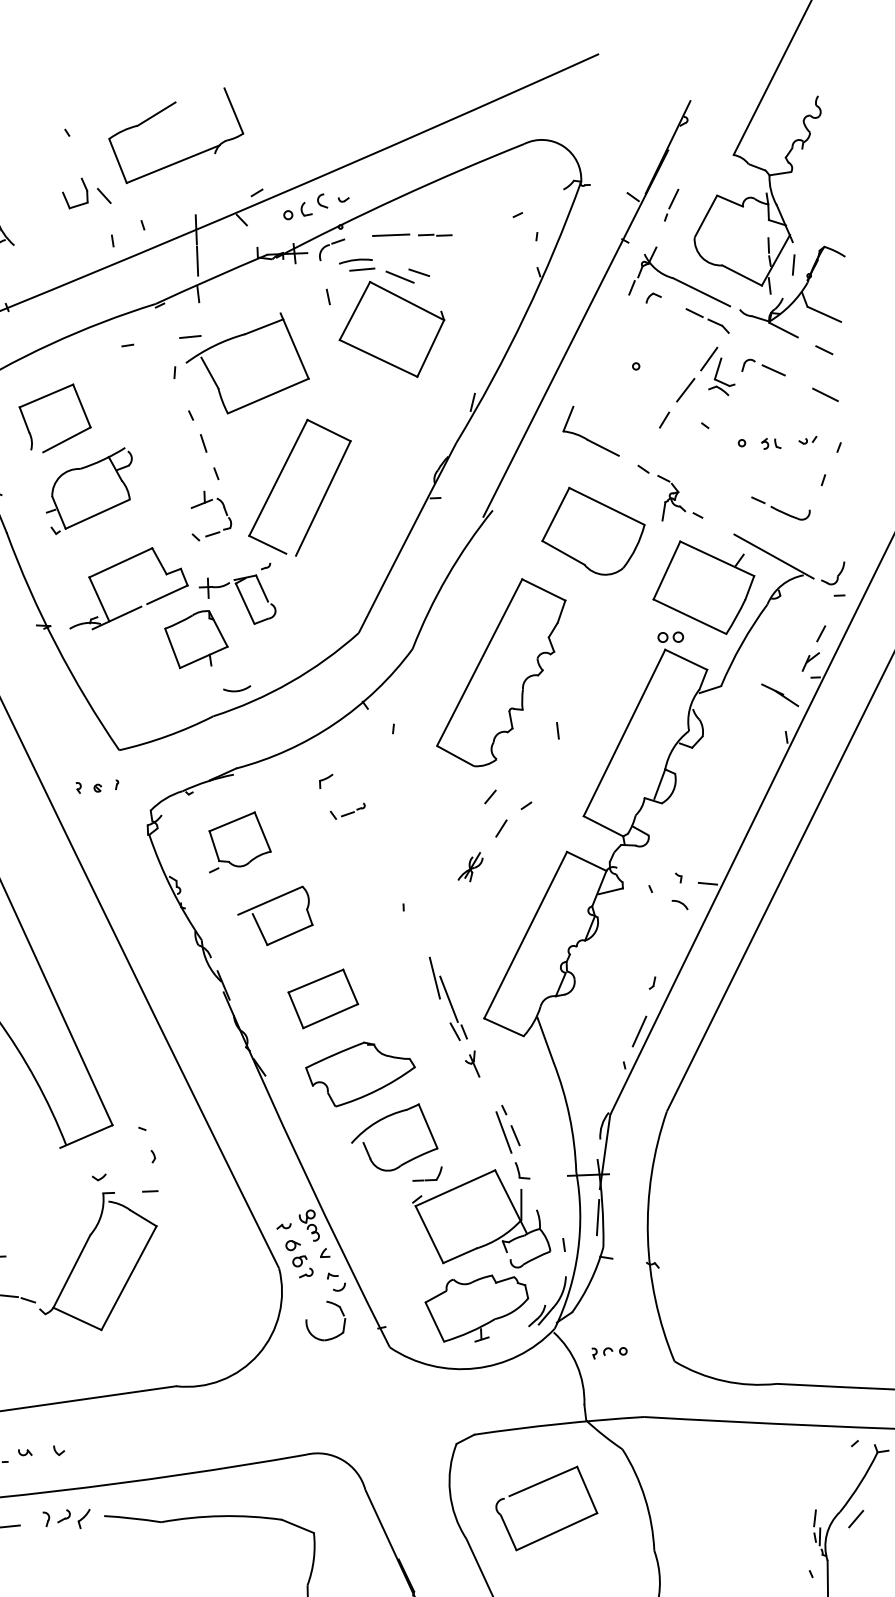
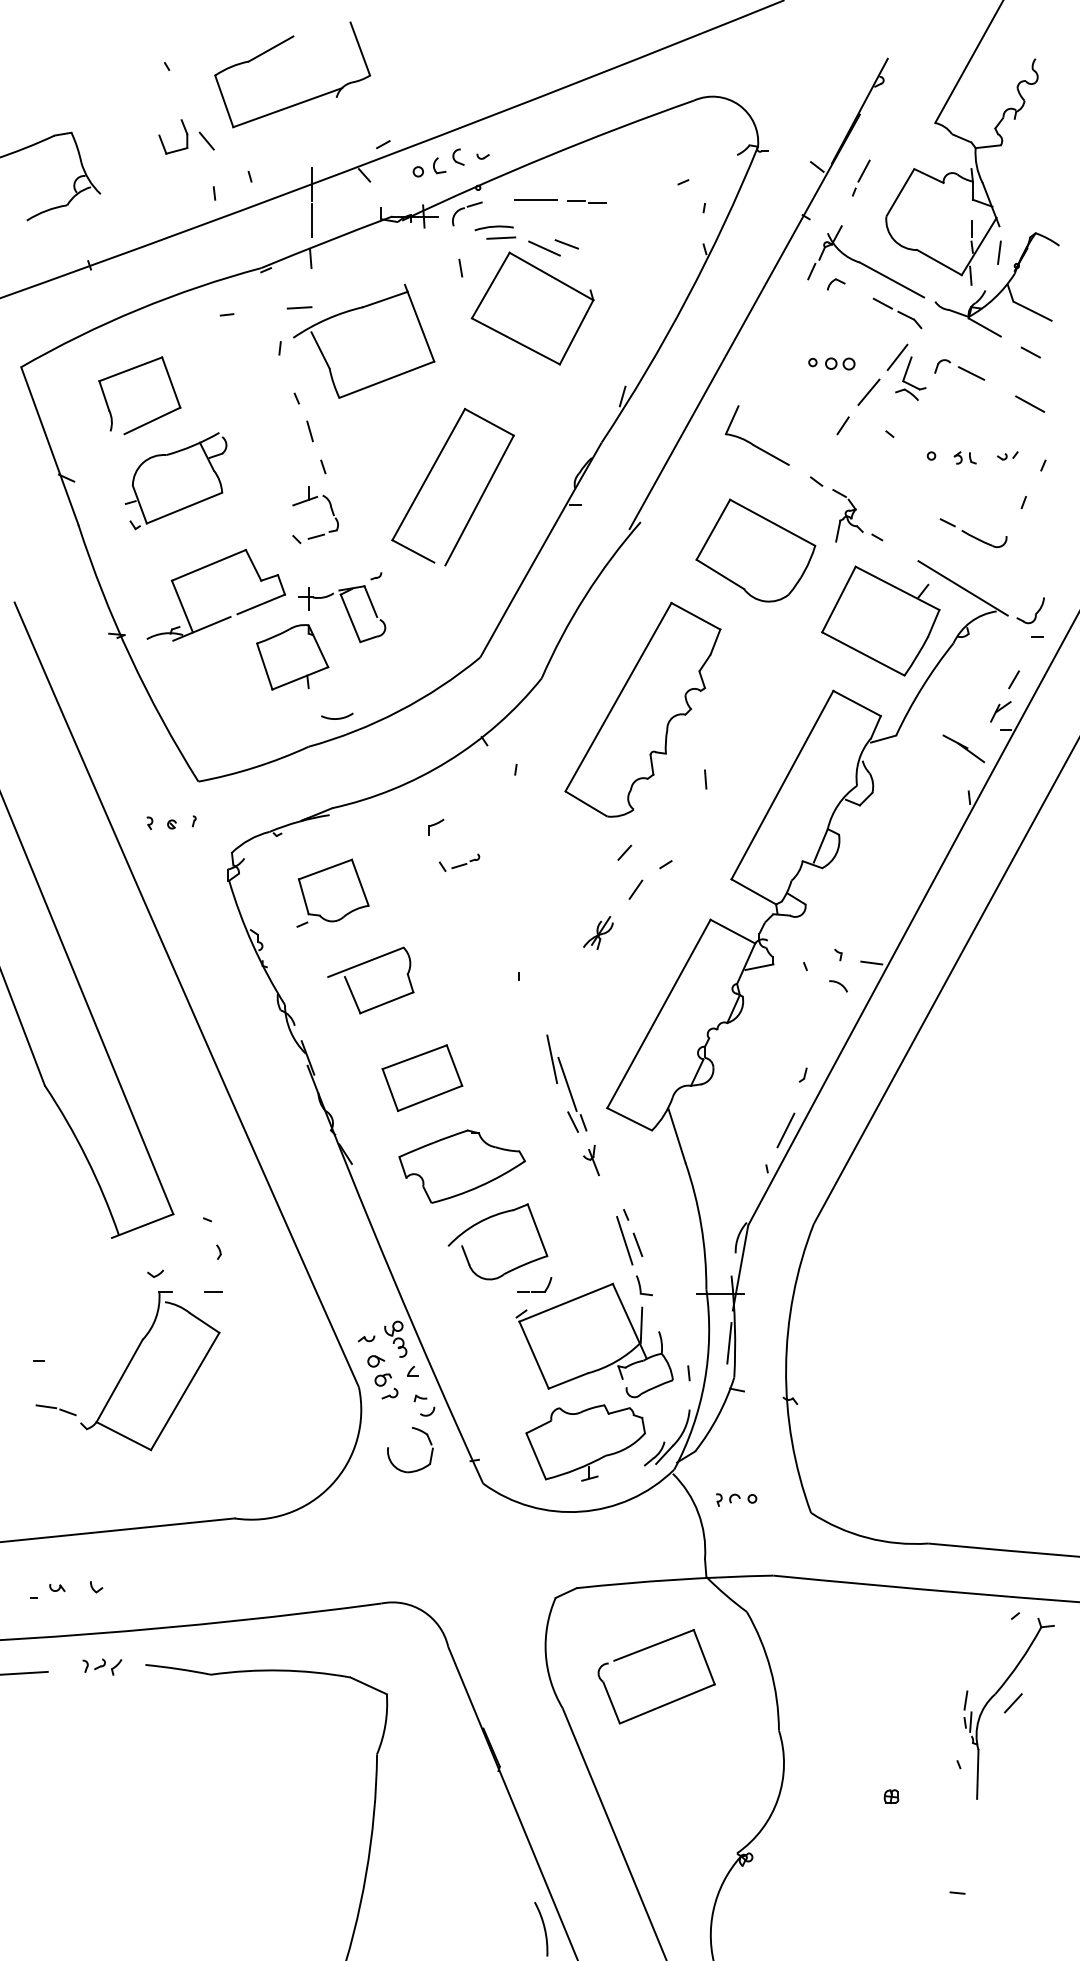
part: (279, 478) -> (429, 475), moved
part: (670, 637) -> (840, 363), moved
part: (67, 1518) -> (102, 1666), size x0.71

